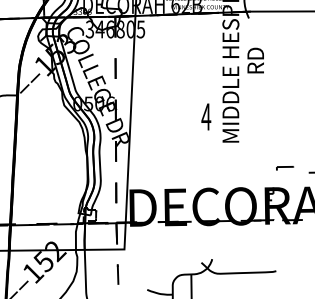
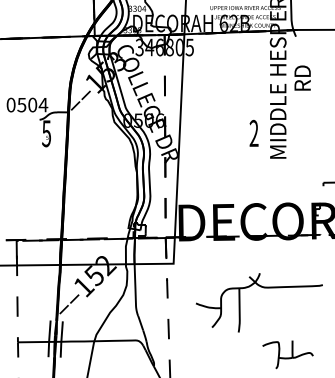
text: (205, 115) -> (253, 132), 4 -> 2

